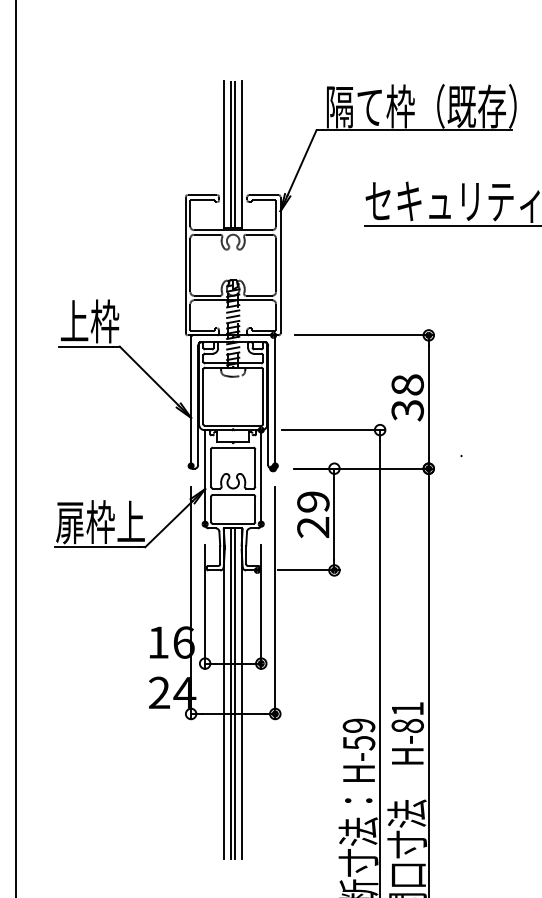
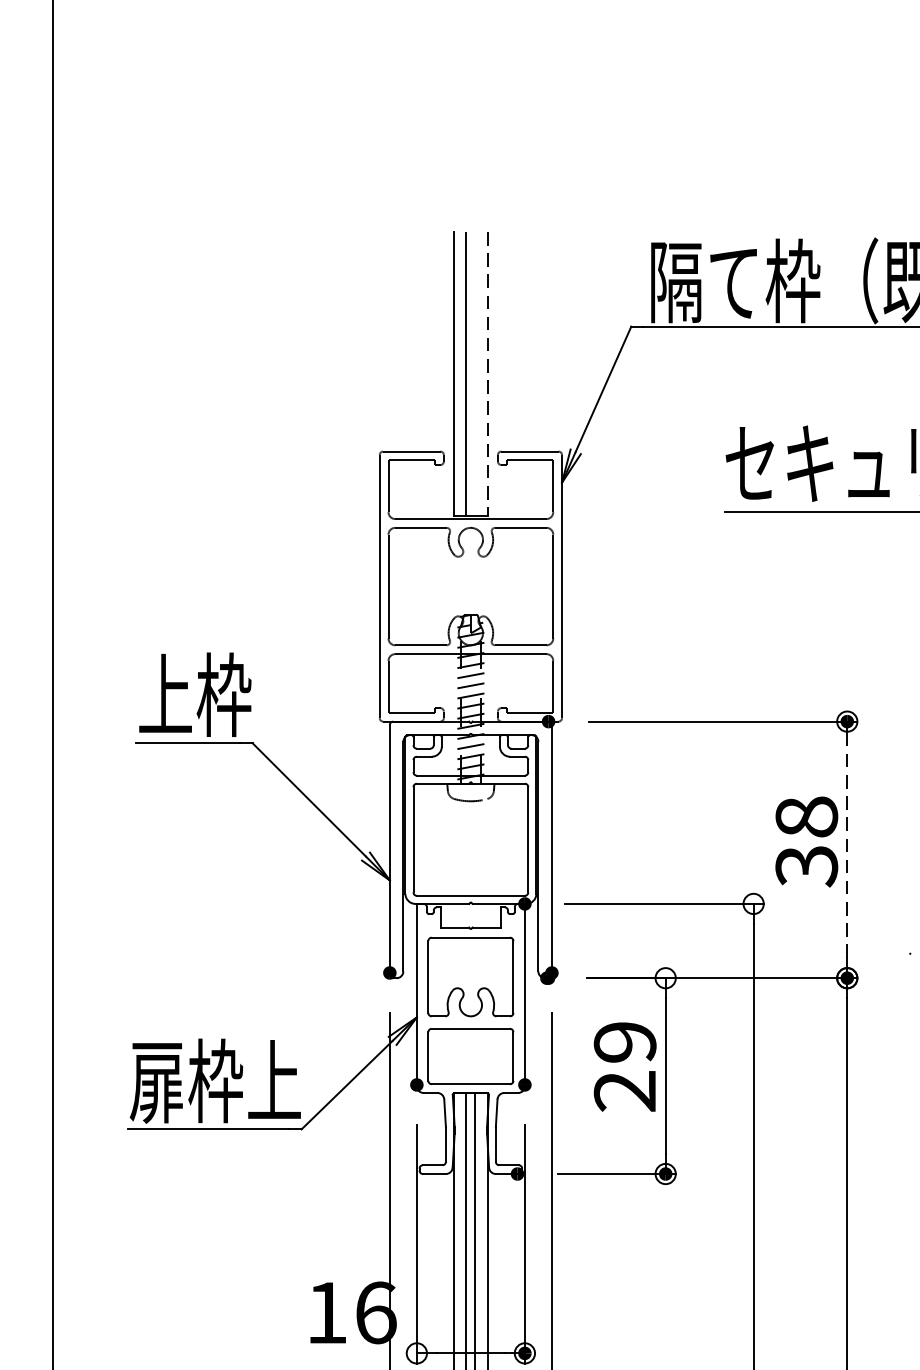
line: (235, 154) -> (475, 373), removed
line: (241, 154) -> (486, 373), solid -> dashed
line: (428, 401) -> (846, 848), solid -> dashed

